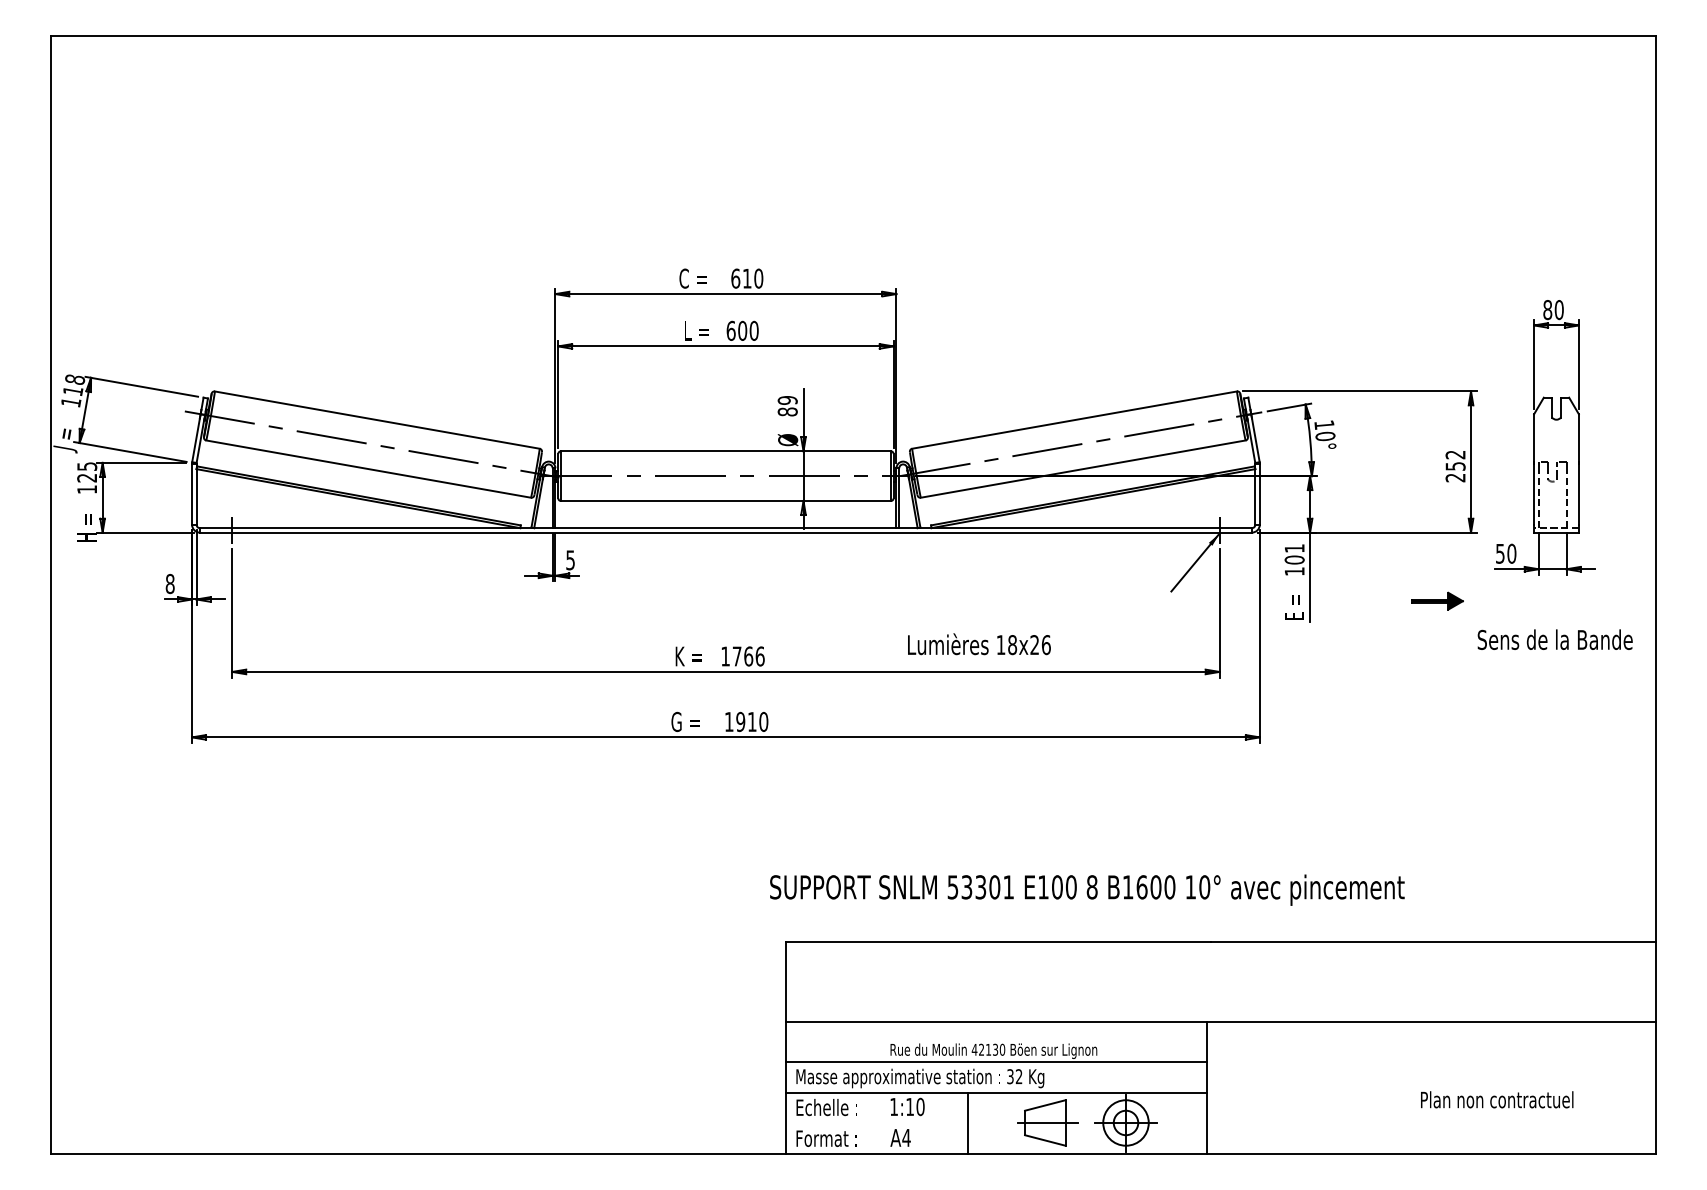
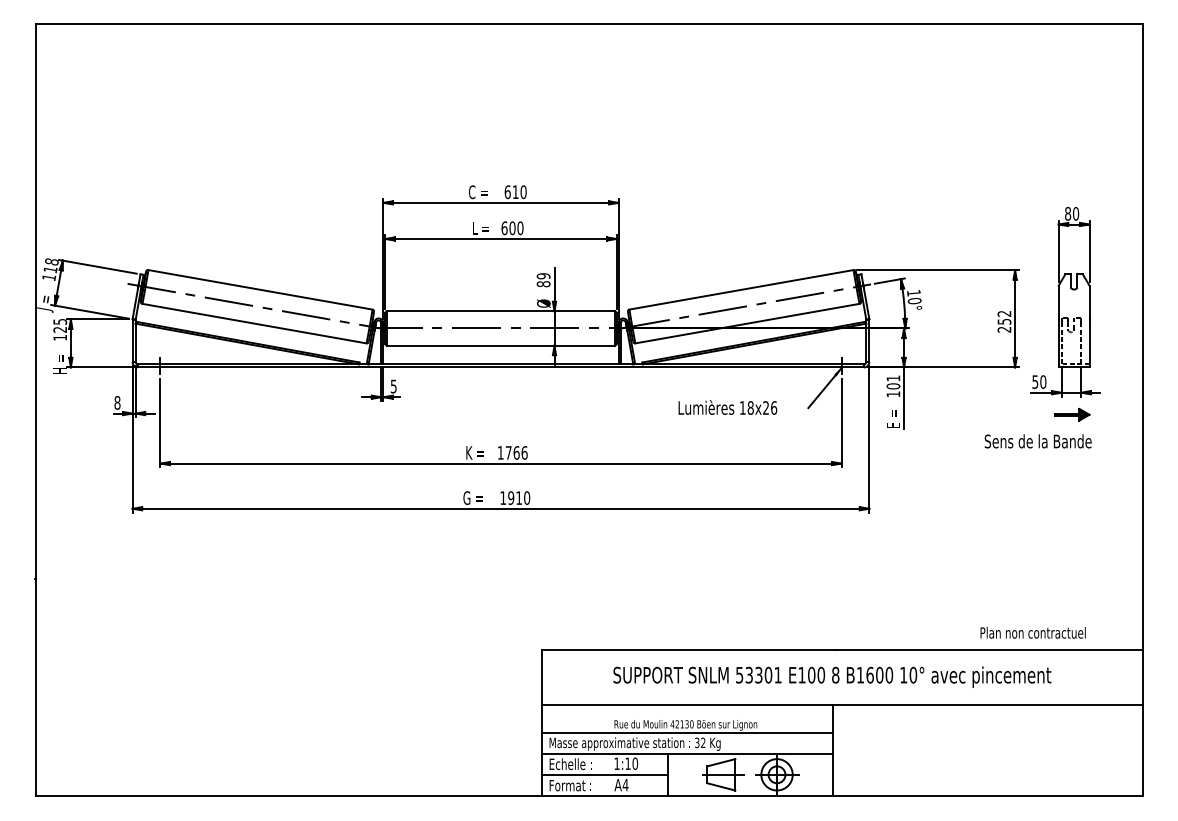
part: (1438, 600) -> (1072, 414), moved
text: (1554, 639) -> (1037, 441), moved
text: (978, 644) -> (727, 407), moved
text: (1087, 889) -> (832, 676), moved
text: (1496, 1099) -> (1032, 632), moved
line: (877, 1123) -> (605, 775), added

